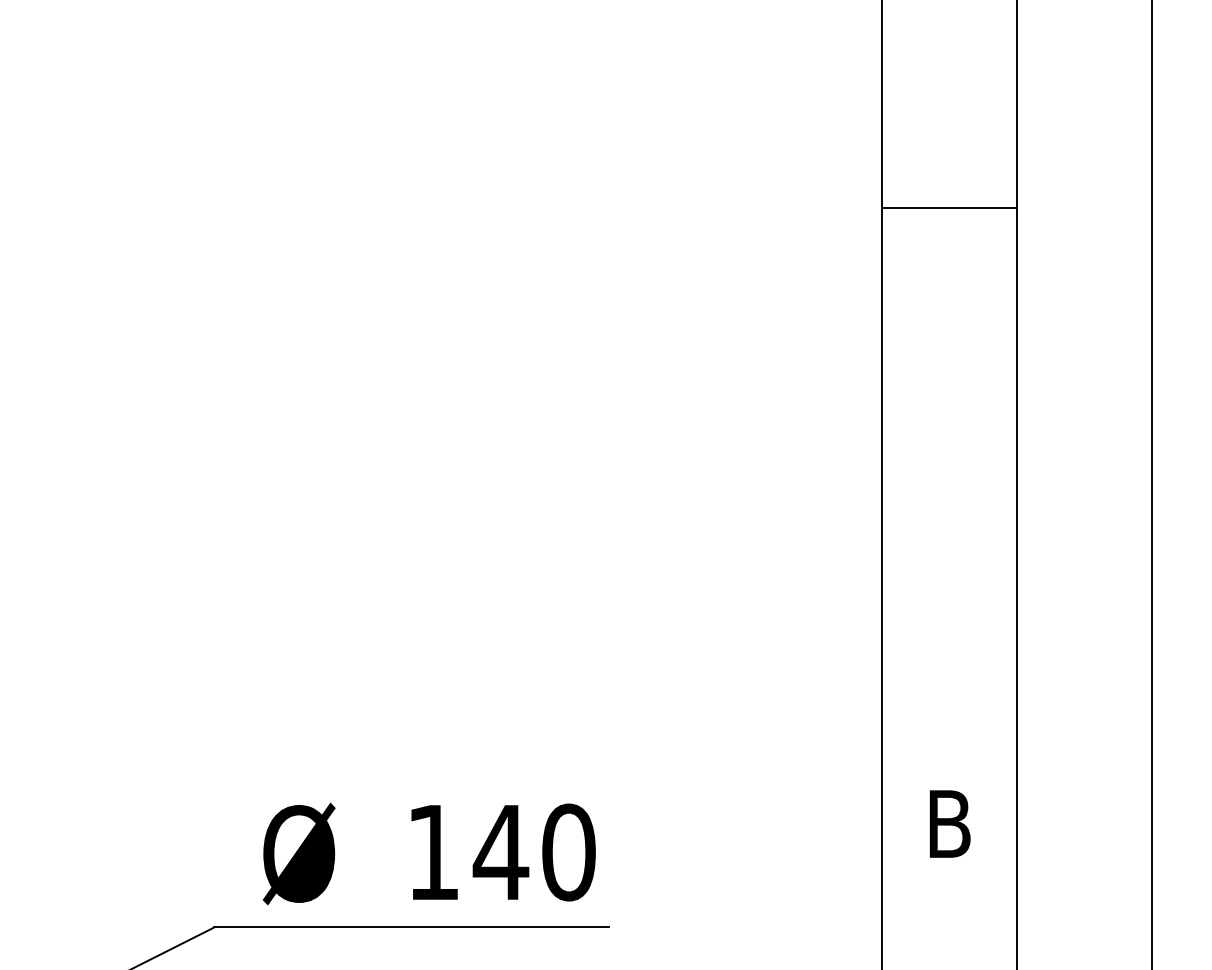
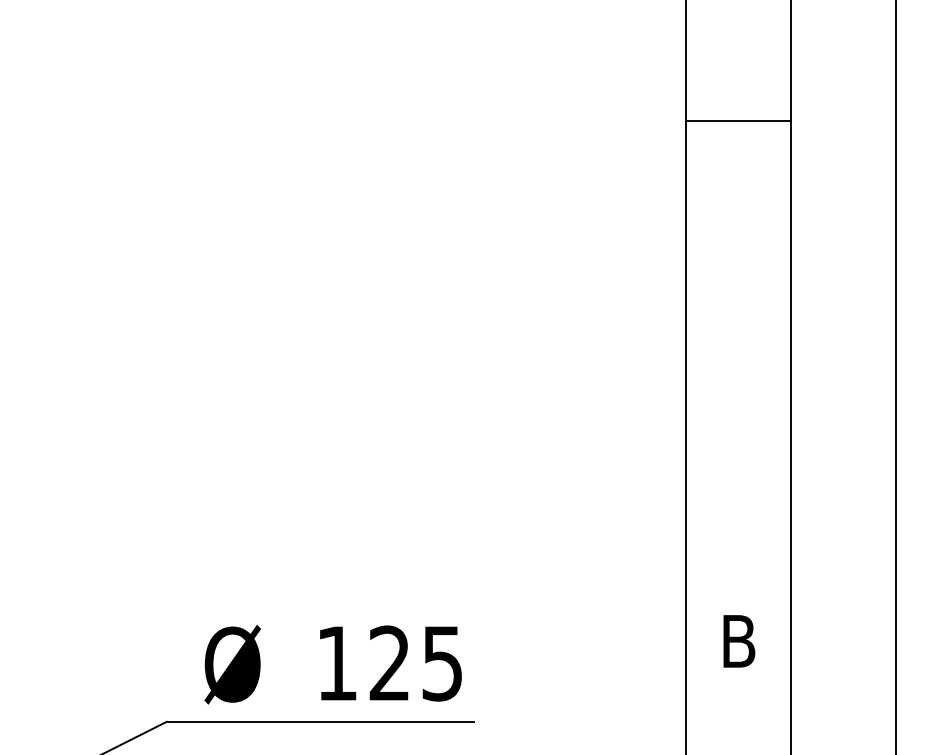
line: (949, 208) -> (738, 121), moved
text: (534, 852) -> (415, 663), 140 -> 125

